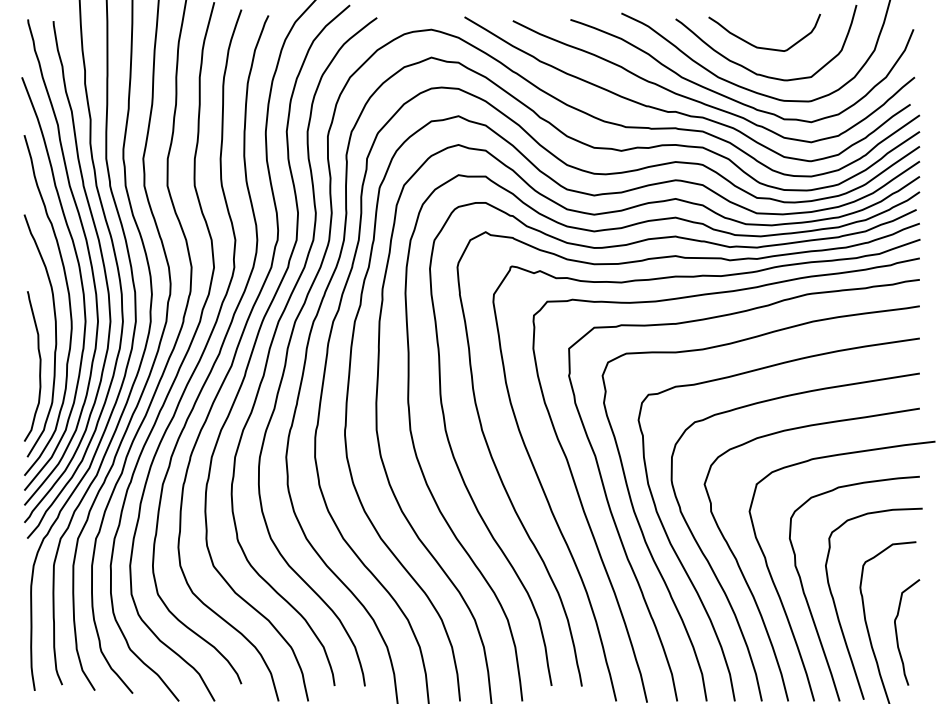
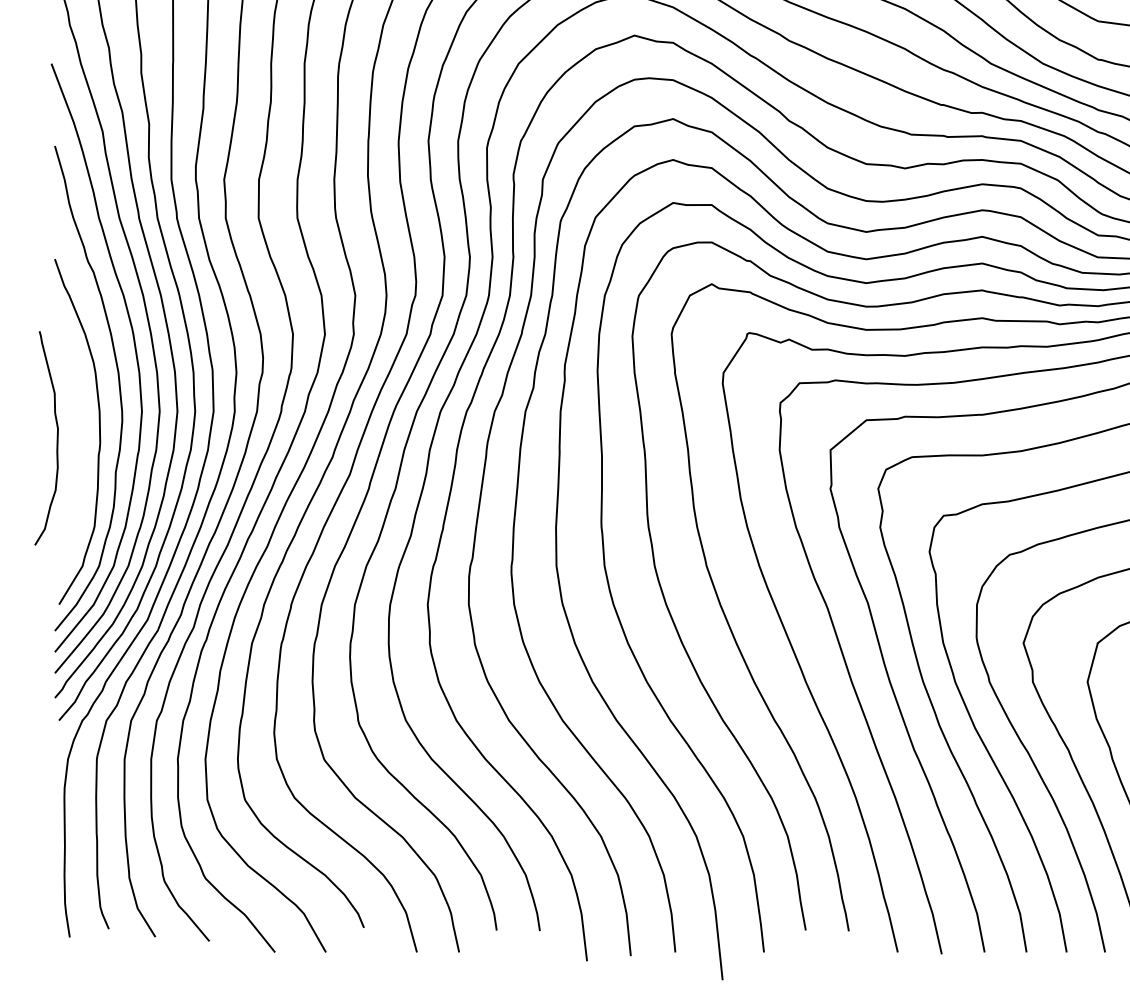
curve: (39, 366) -> (56, 438), moved

